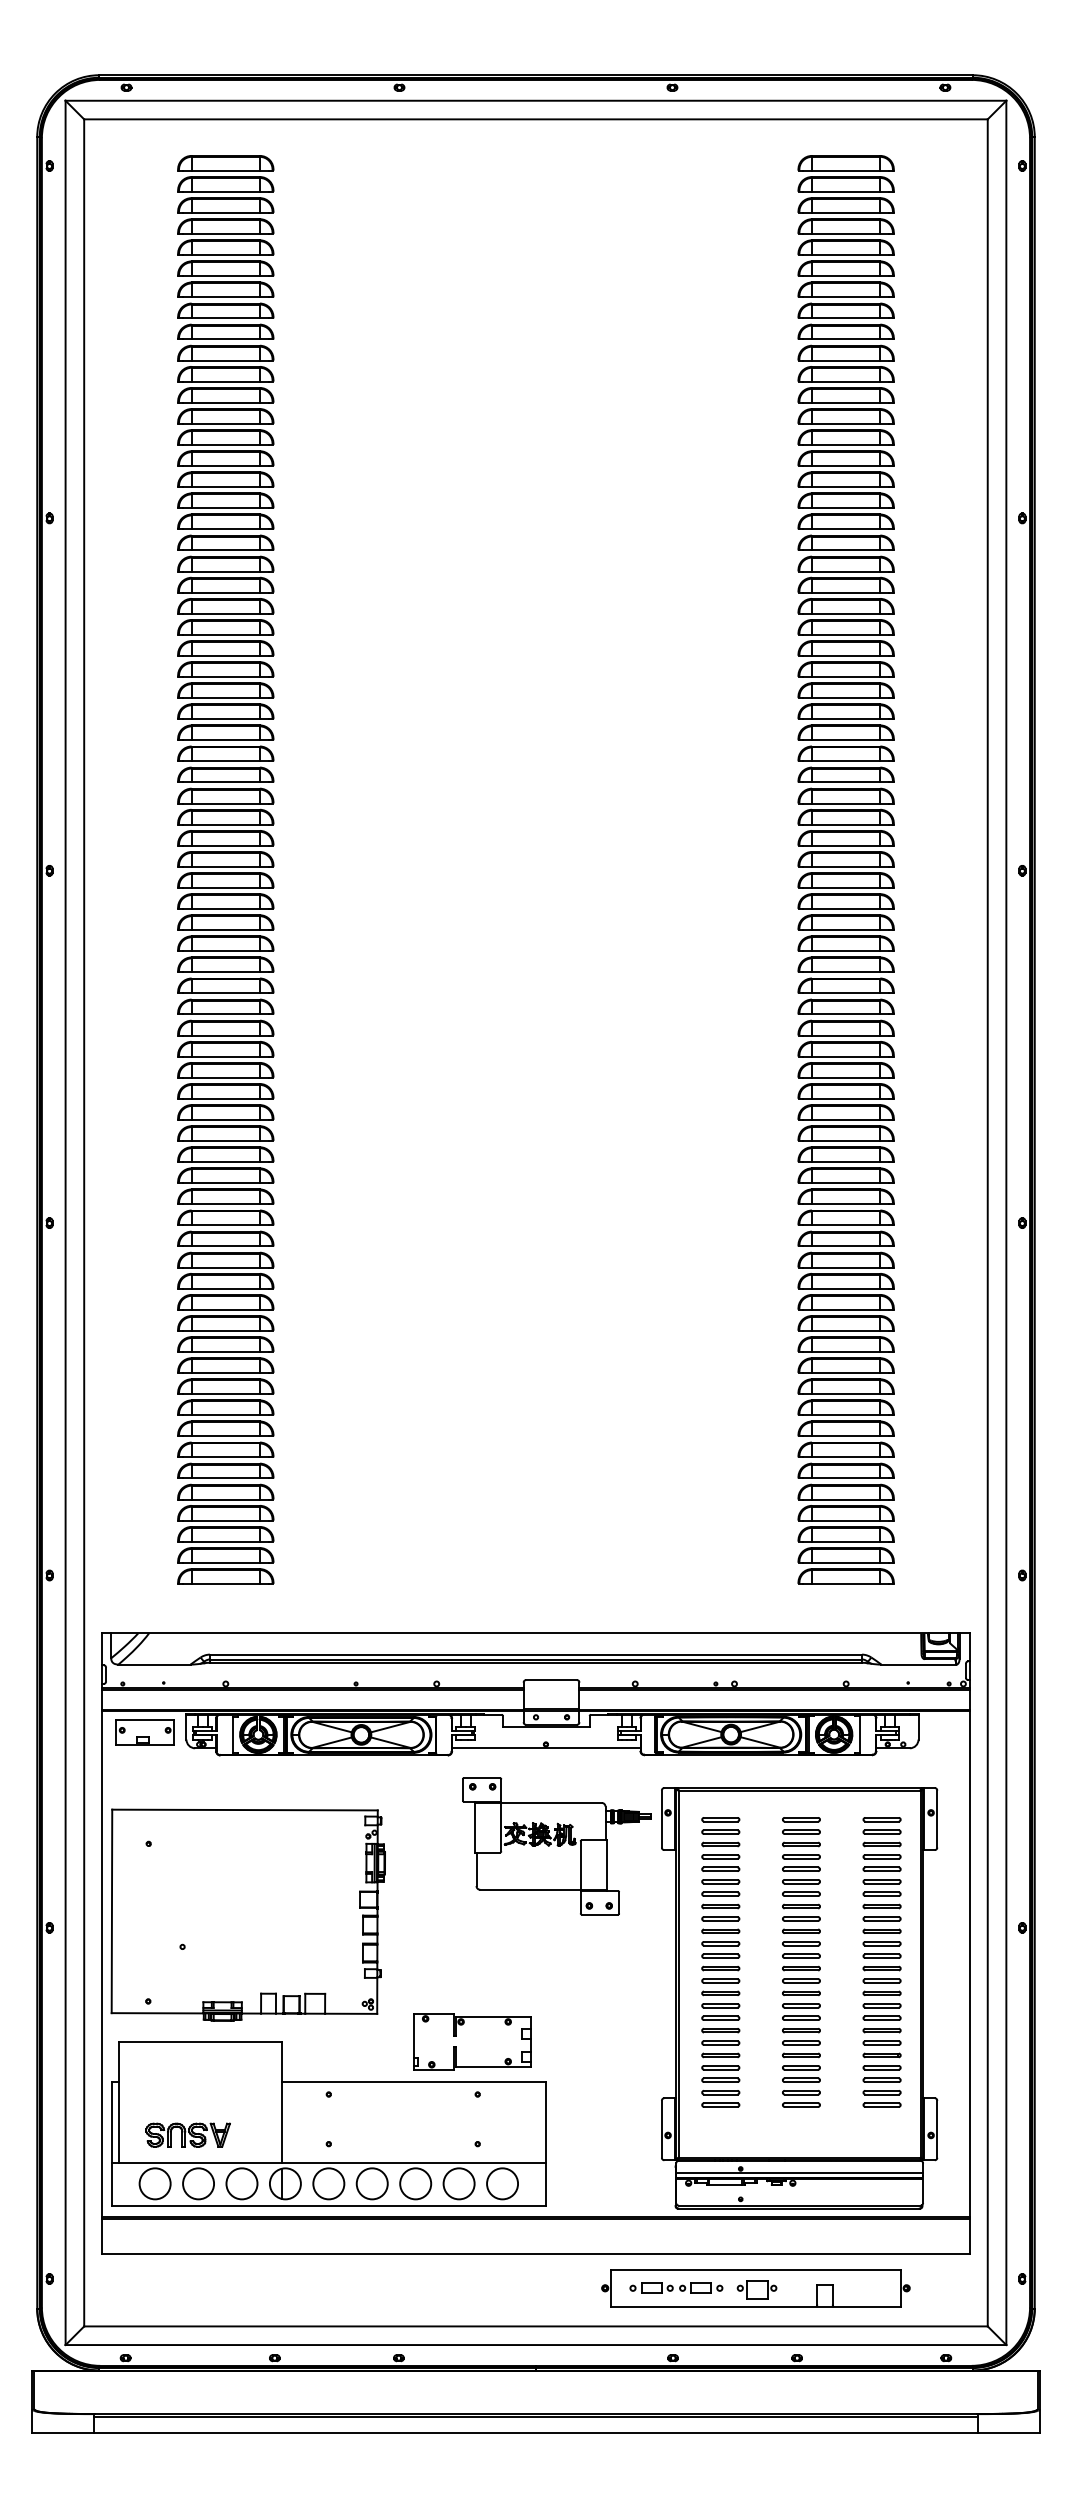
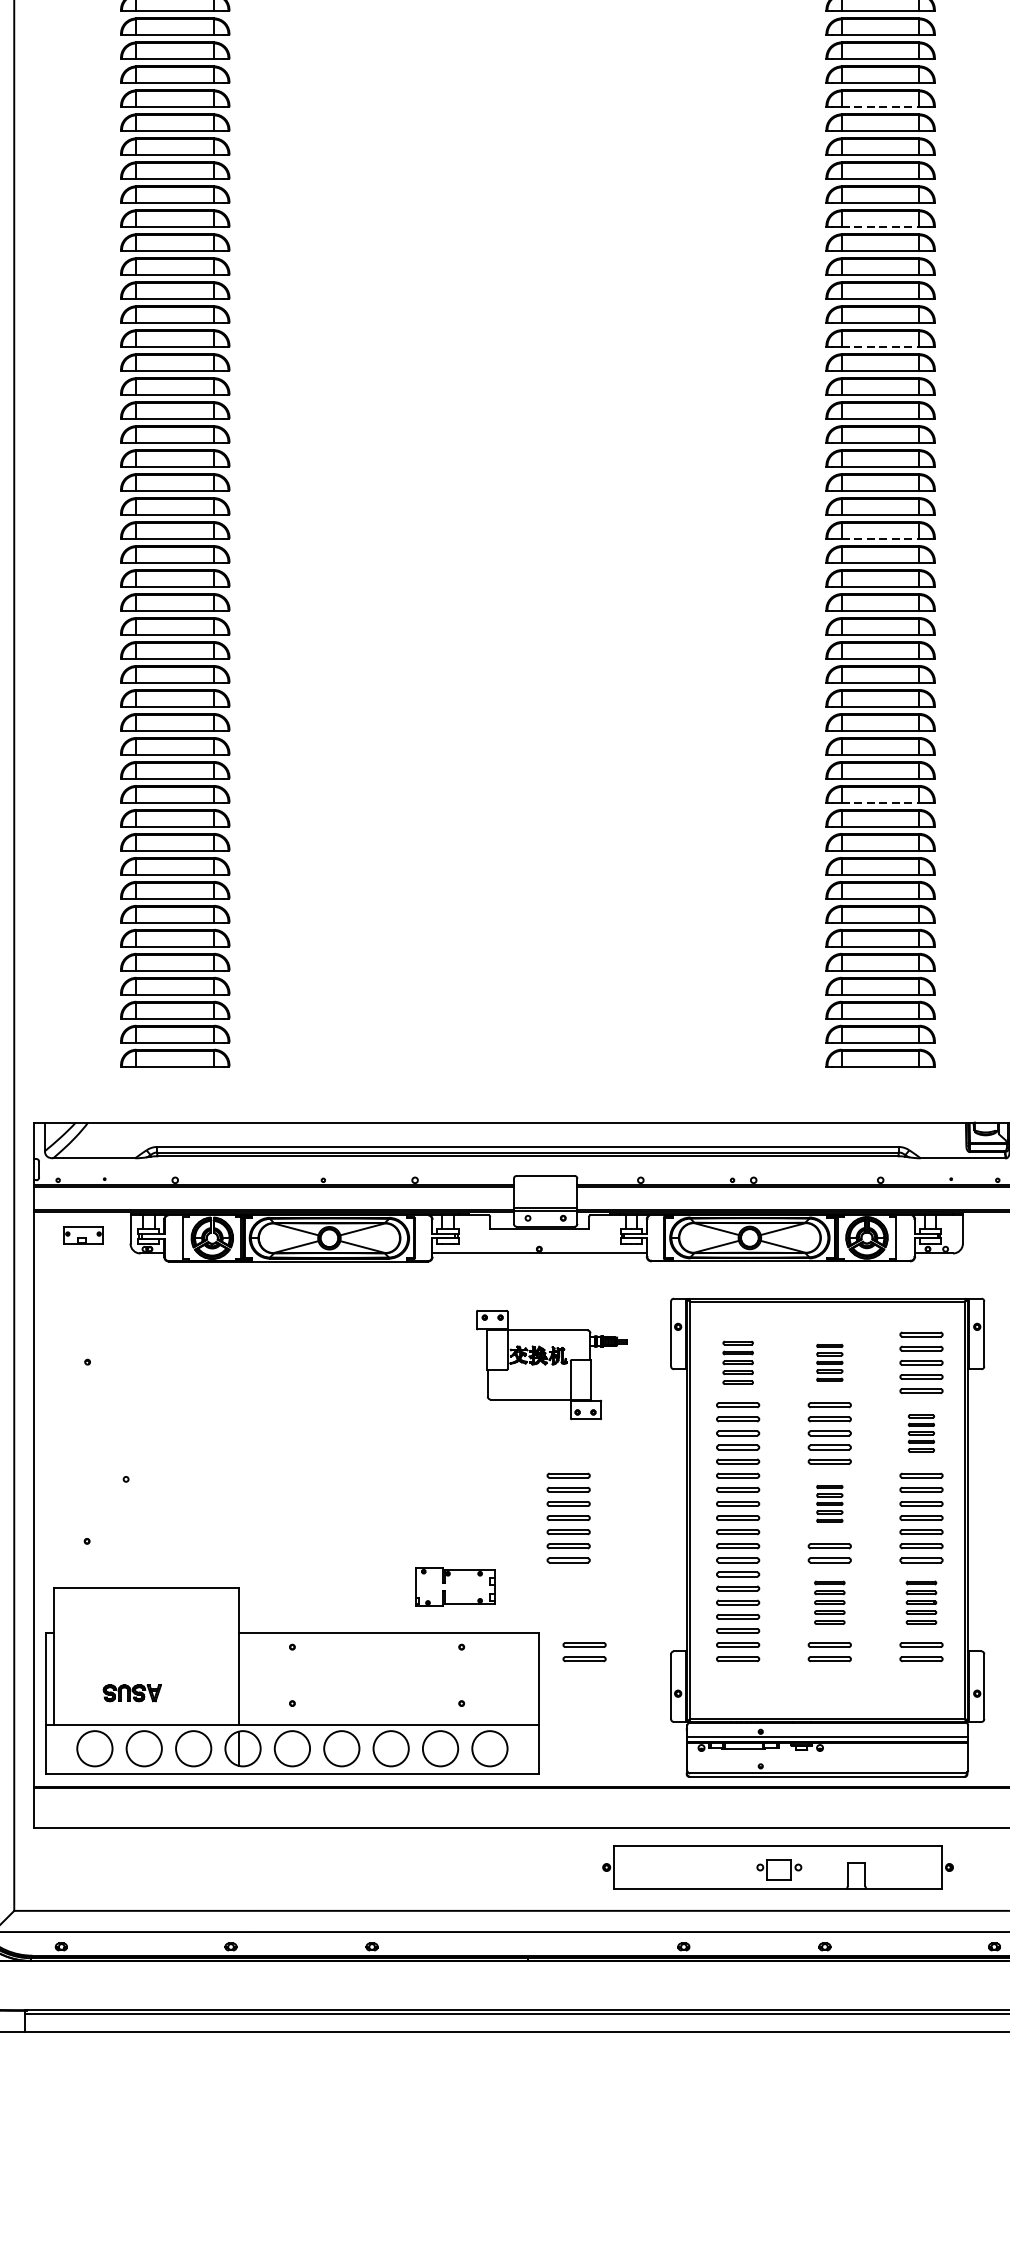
line: (846, 740) -> (881, 107), solid -> dashed
line: (846, 845) -> (881, 226), solid -> dashed
line: (846, 951) -> (881, 347), solid -> dashed
line: (846, 1119) -> (881, 538), solid -> dashed
line: (846, 1351) -> (881, 802), solid -> dashed
part: (144, 1732) -> (82, 1235), size x0.6
part: (720, 1844) -> (737, 1362), size x0.7
part: (801, 1844) -> (829, 1362), size x0.6
part: (556, 1846) -> (551, 1365), size x0.7
part: (881, 1906) -> (920, 1433), size x0.6
part: (247, 1914) -> (199, 1442), removed
part: (801, 1968) -> (829, 1503), size x0.6
part: (571, 1980) -> (568, 1517), added
part: (472, 2041) -> (455, 1586), size x0.6
part: (801, 2055) -> (829, 1602), size x0.7
part: (881, 2055) -> (920, 1602), size x0.7
part: (585, 2098) -> (584, 1651), added
part: (187, 2134) -> (131, 1692), size x0.6
part: (676, 2287) -> (687, 1866), removed

